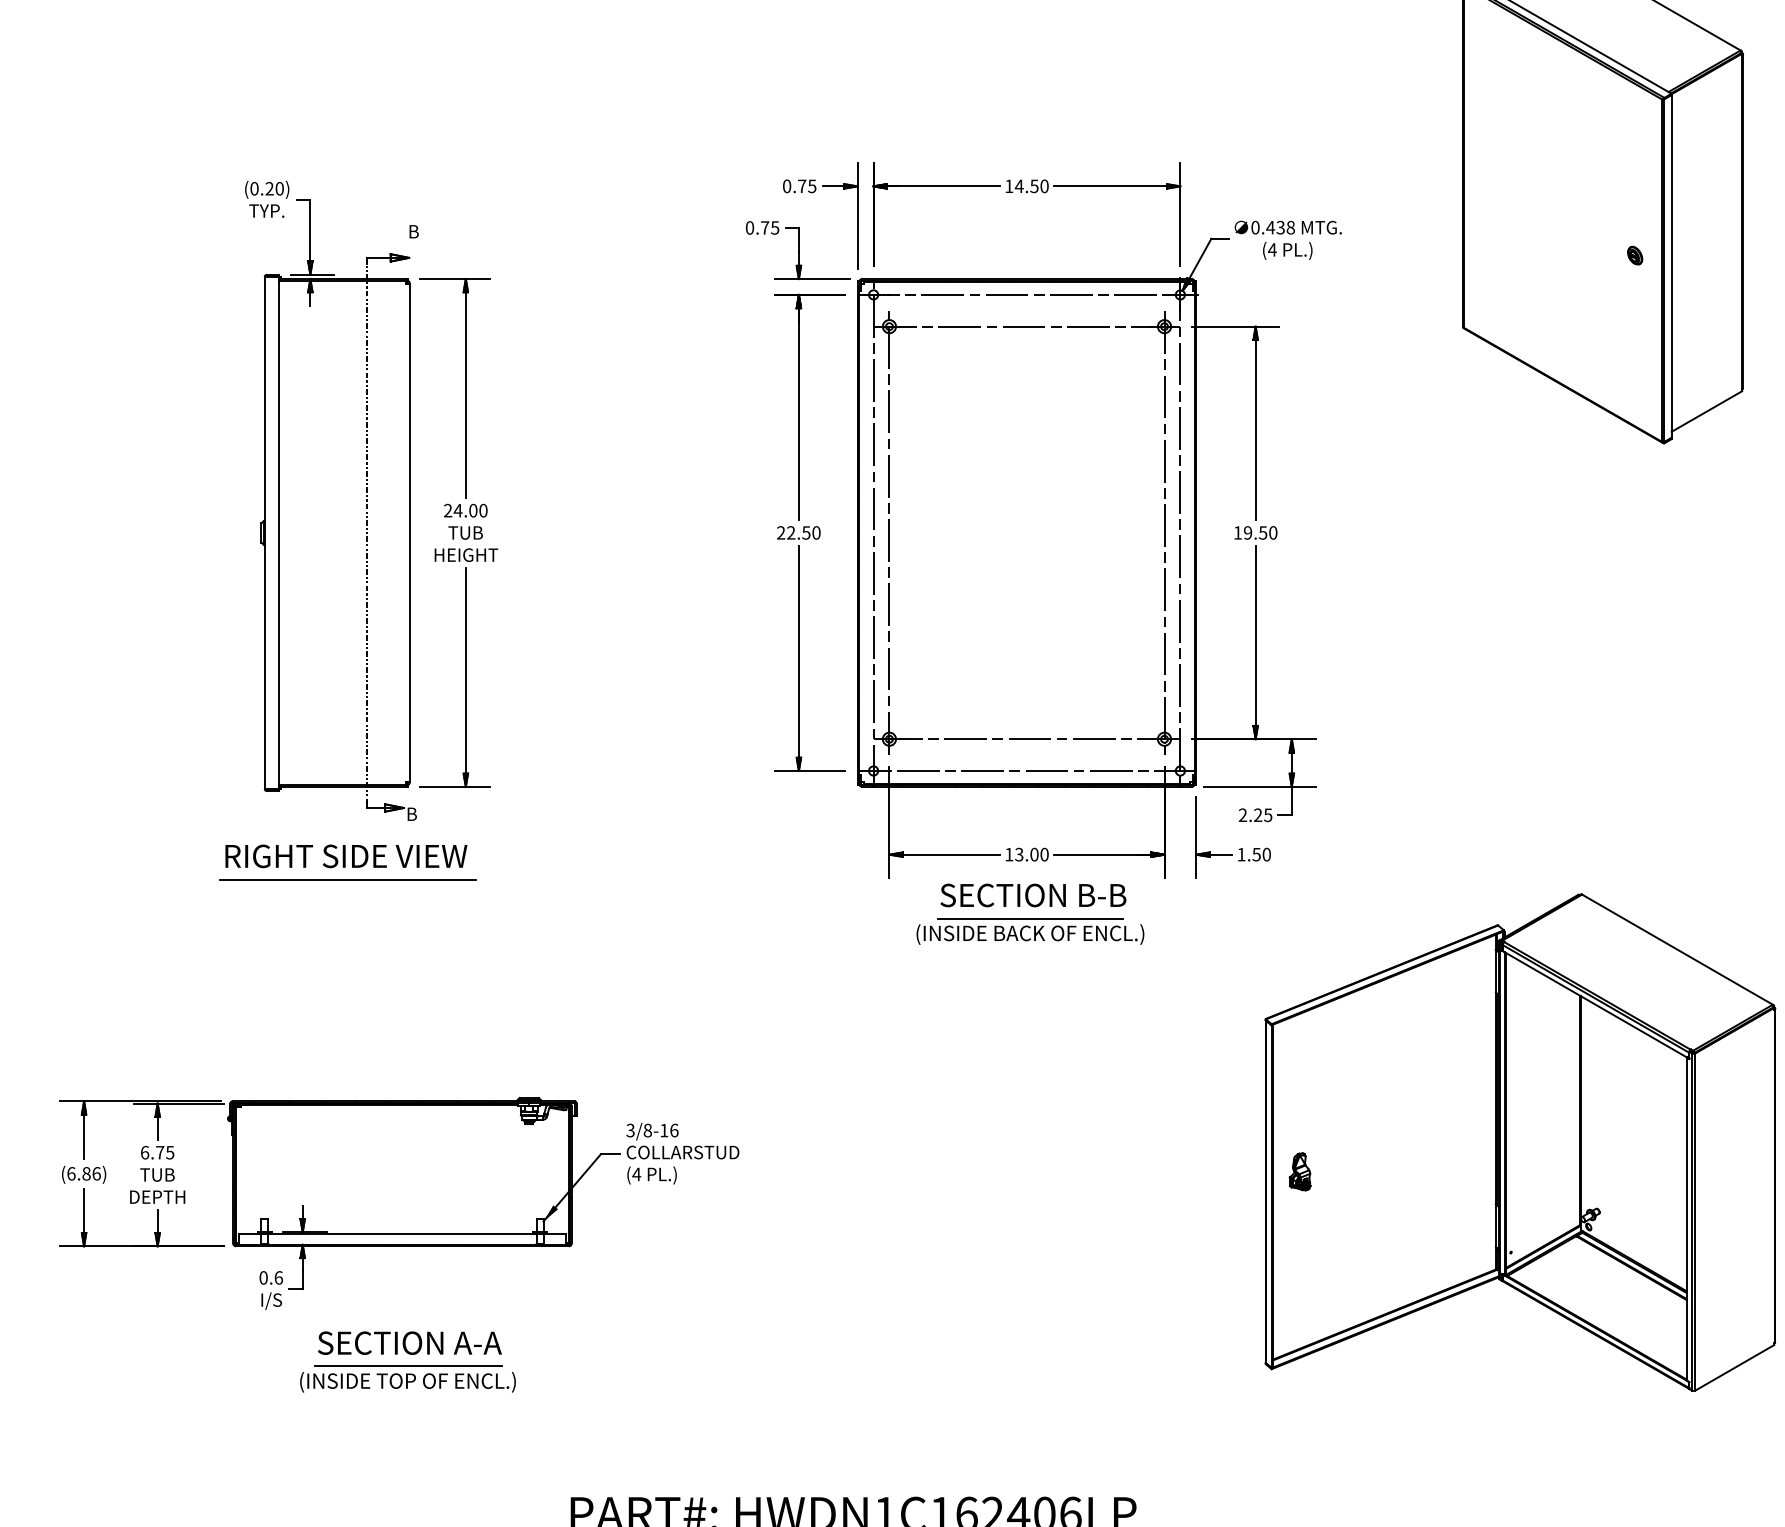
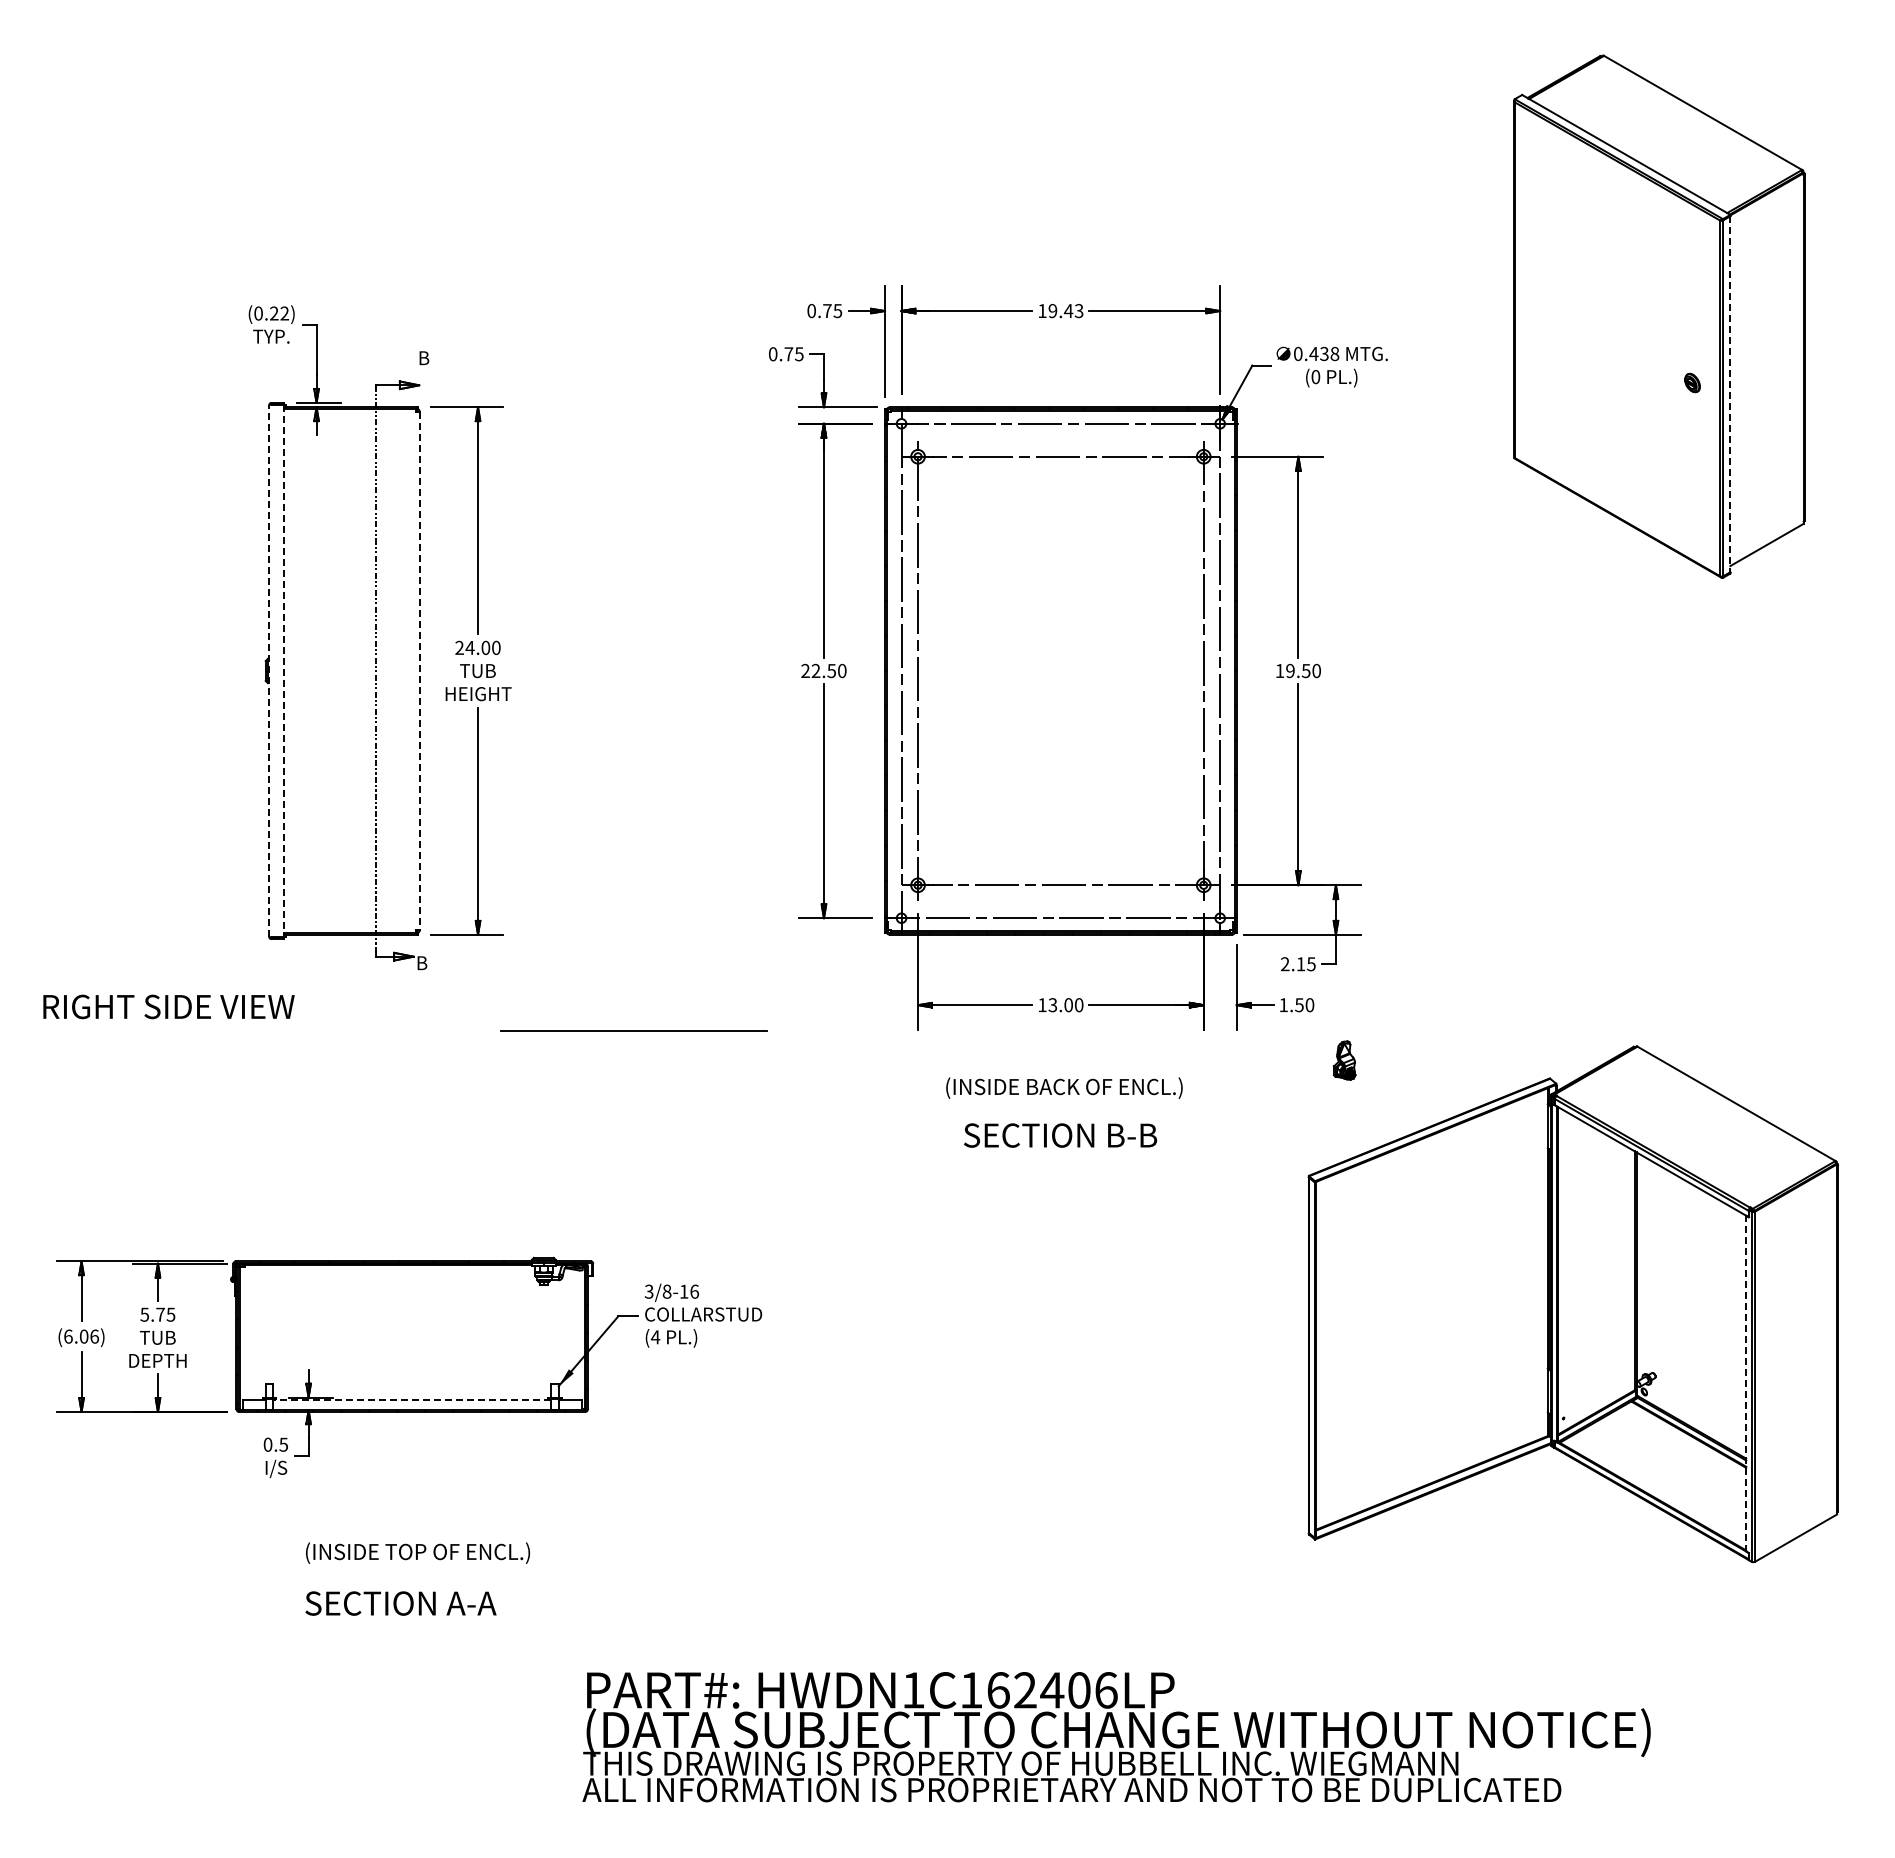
text: (1031, 186) -> (1065, 311), 14.50 -> 19.43
text: (279, 188) -> (284, 313), (0.20) -> (0.22)
text: (1272, 250) -> (1315, 377), (4 -> (0
line: (1671, 266) -> (1730, 394), solid -> dashed
line: (265, 533) -> (269, 671), solid -> dashed
line: (279, 533) -> (284, 671), solid -> dashed
line: (409, 533) -> (419, 671), solid -> dashed
text: (1257, 814) -> (1300, 963), 2.25 -> 2.15
text: (345, 855) -> (168, 1006), moved
line: (347, 879) -> (633, 1030), moved
text: (1033, 895) -> (1060, 1135), moved
line: (1030, 918) -> (1064, 1071), removed
text: (144, 1152) -> (144, 1314), 6.75 -> 5.75
part: (1300, 1171) -> (1344, 1060), moved
text: (85, 1173) -> (83, 1336), (6.86) -> (6.06)
line: (1687, 1218) -> (1746, 1383), solid -> dashed
line: (401, 1234) -> (411, 1399), solid -> dashed
text: (278, 1277) -> (283, 1444), 0.6 -> 0.5
text: (409, 1343) -> (400, 1603), moved
line: (408, 1366) -> (418, 1536), removed

